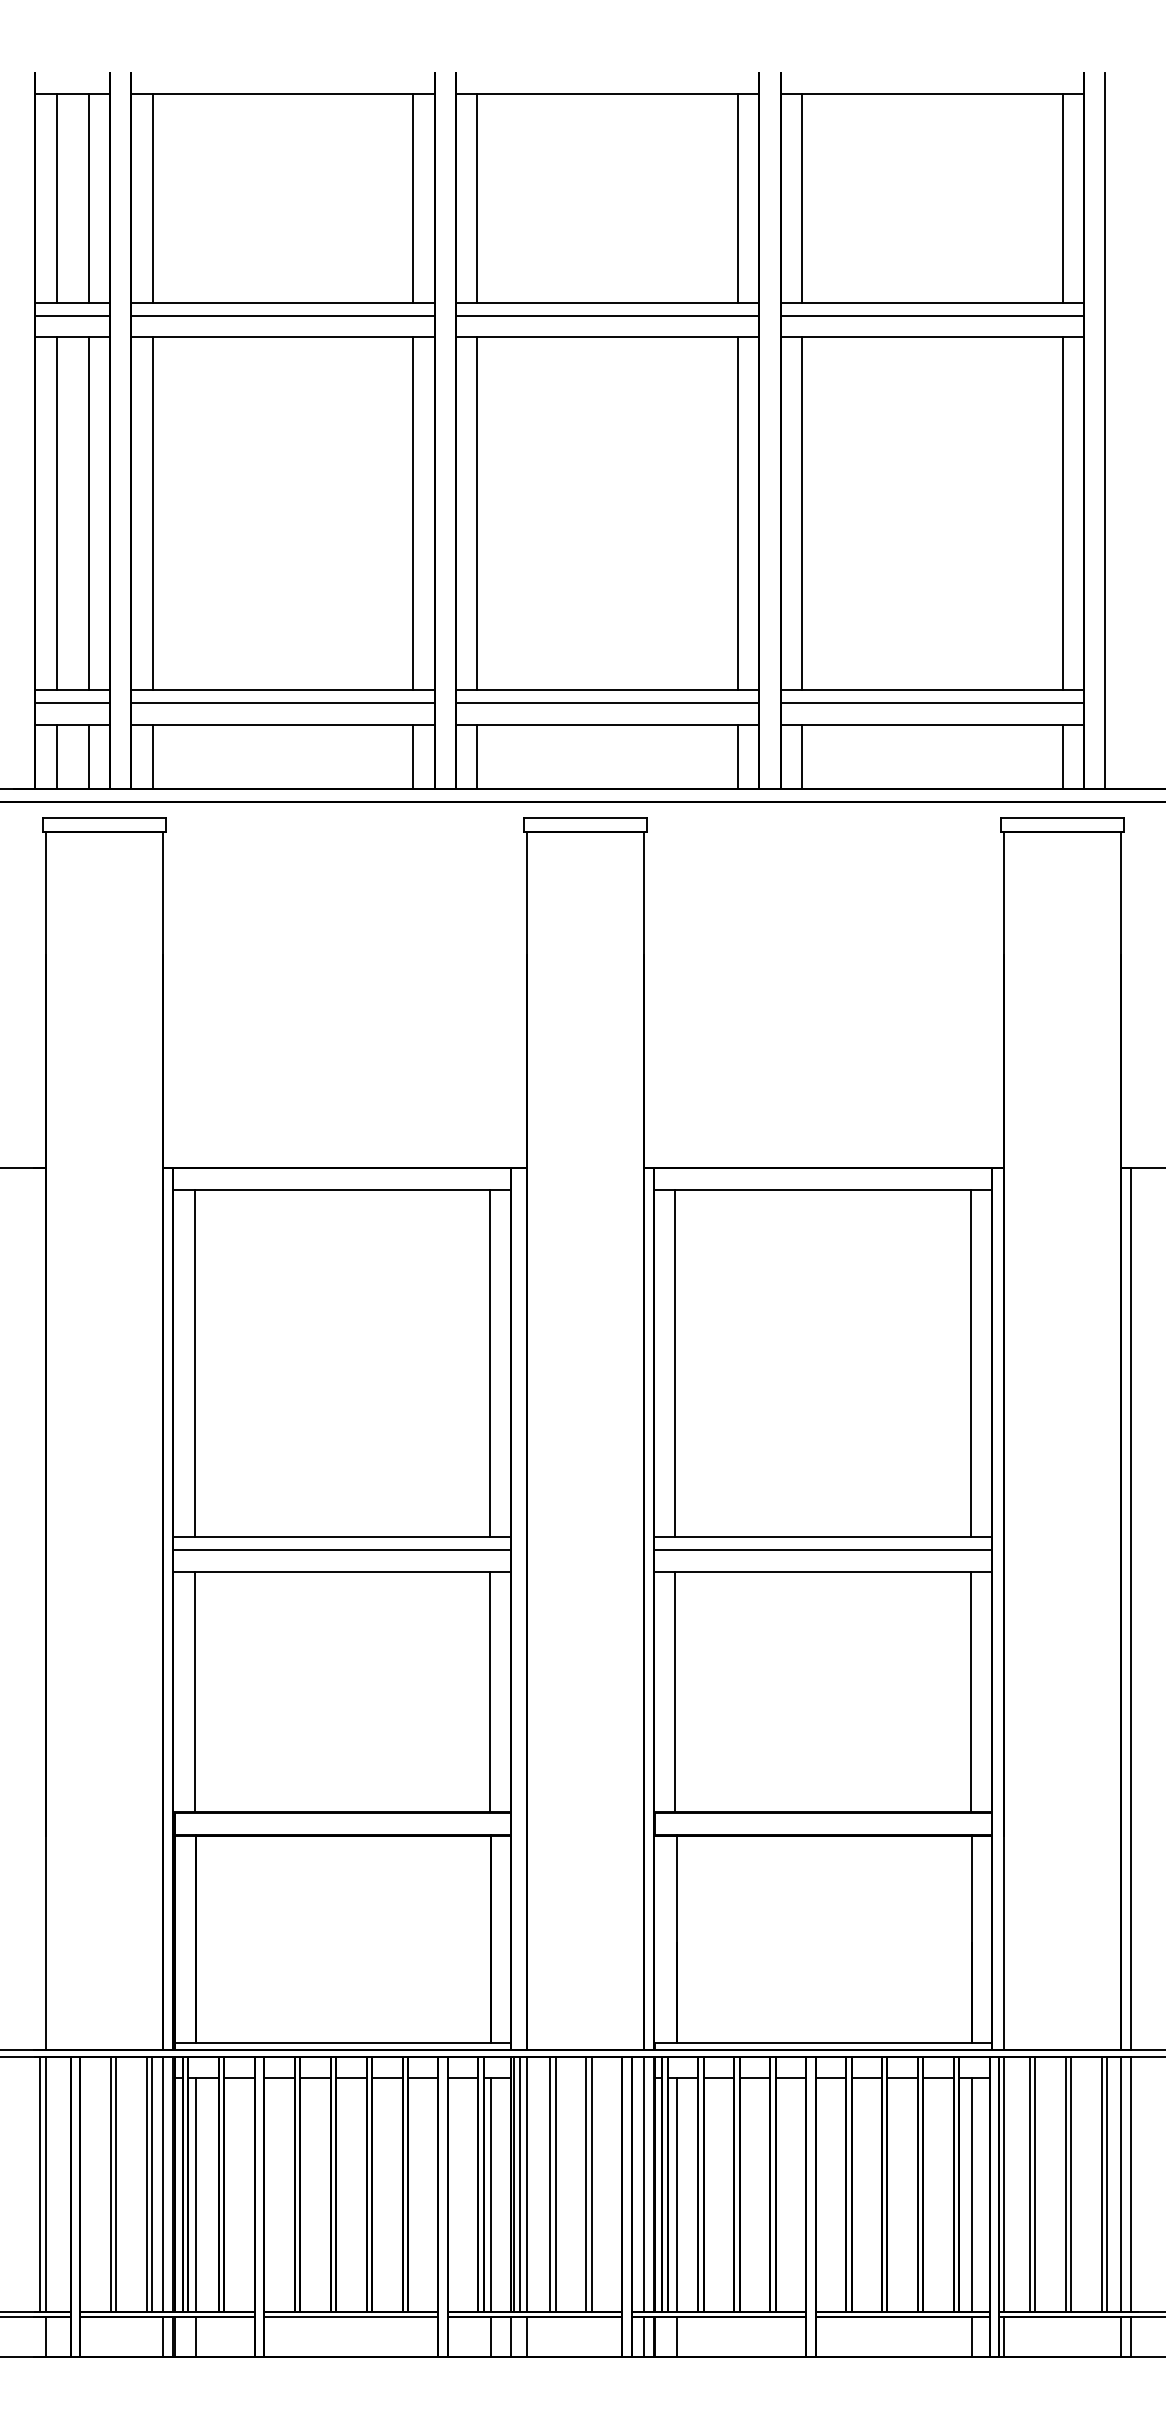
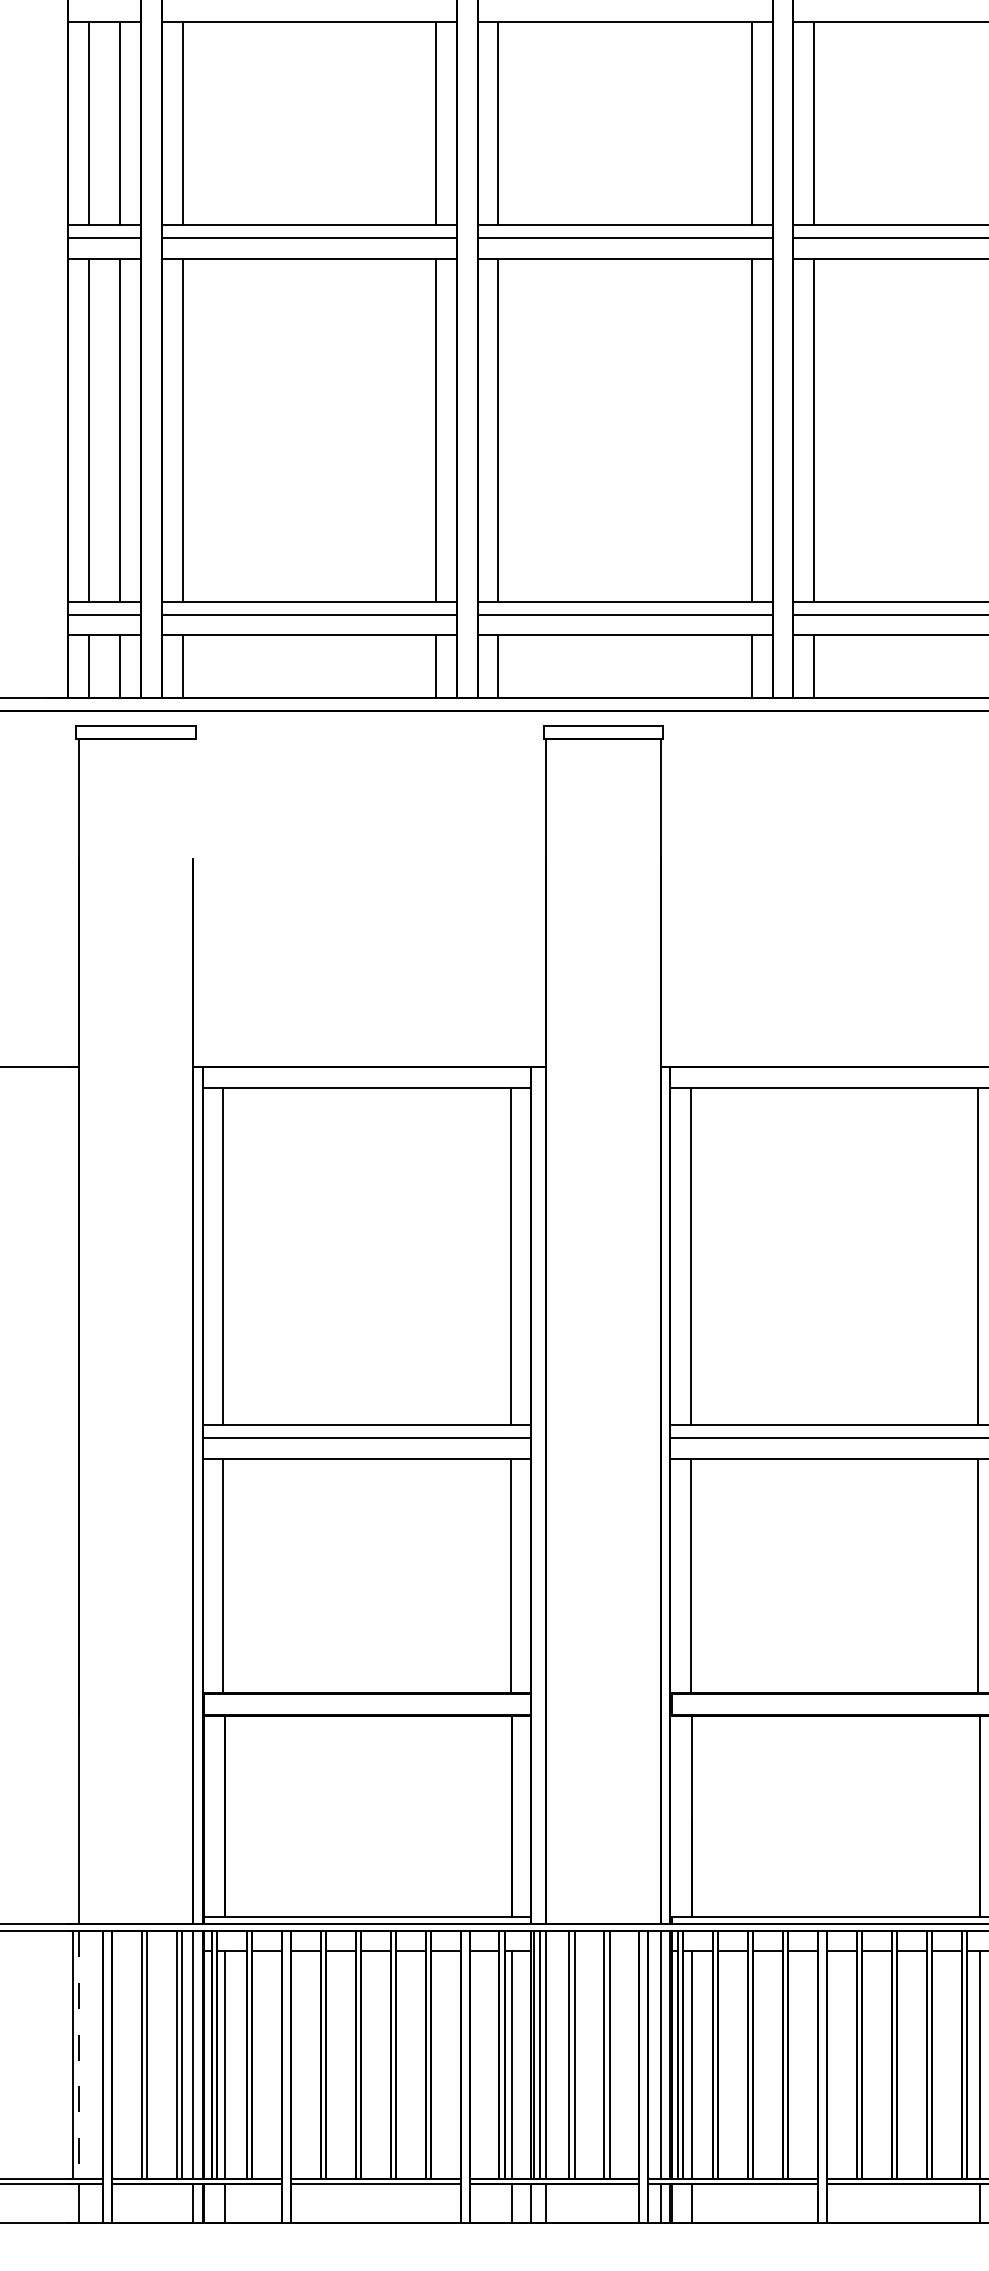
line: (163, 892) -> (193, 798), removed
line: (45, 2184) -> (78, 2055), solid -> dashed

